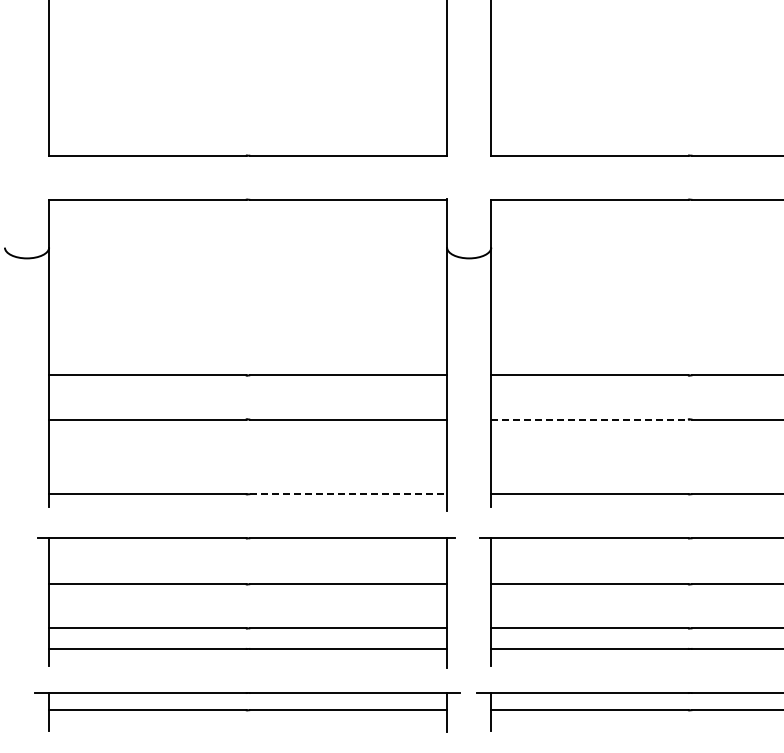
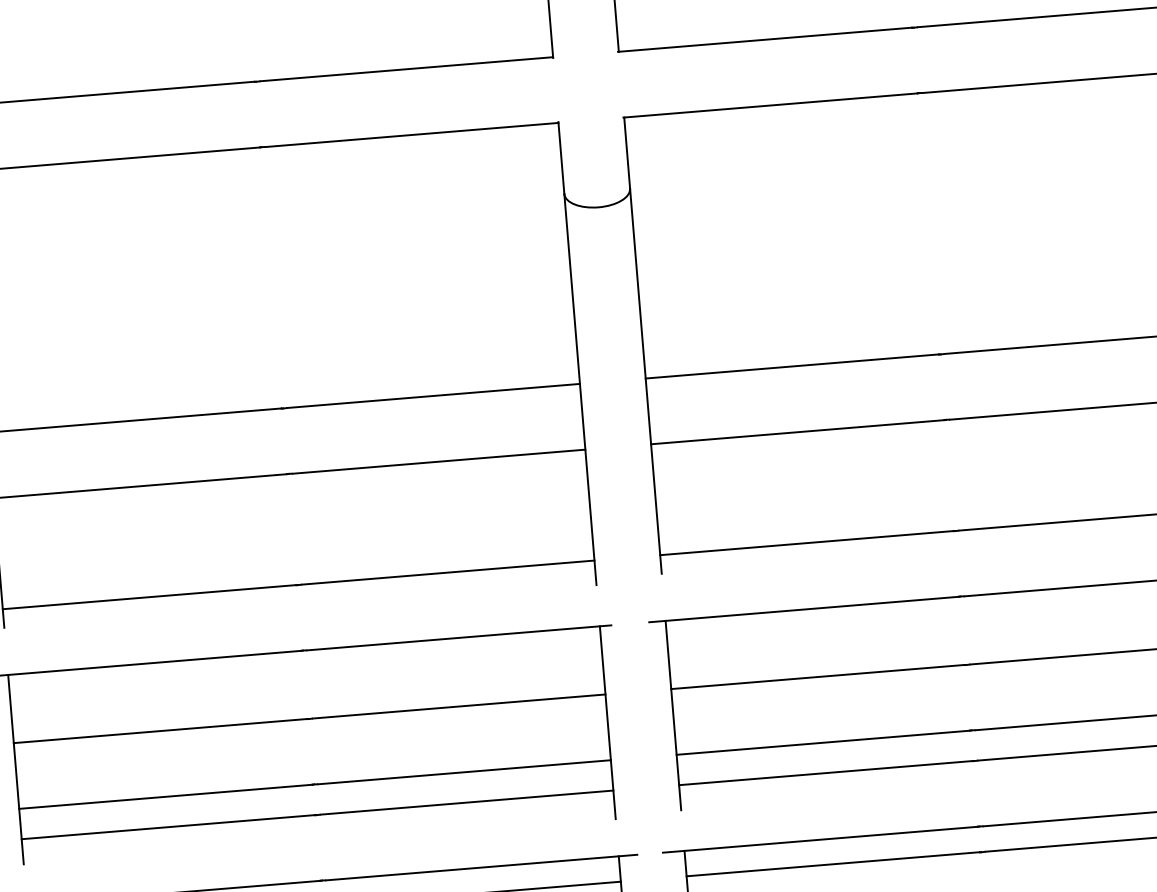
line: (590, 419) -> (798, 432), dashed -> solid
line: (349, 494) -> (449, 572), dashed -> solid

